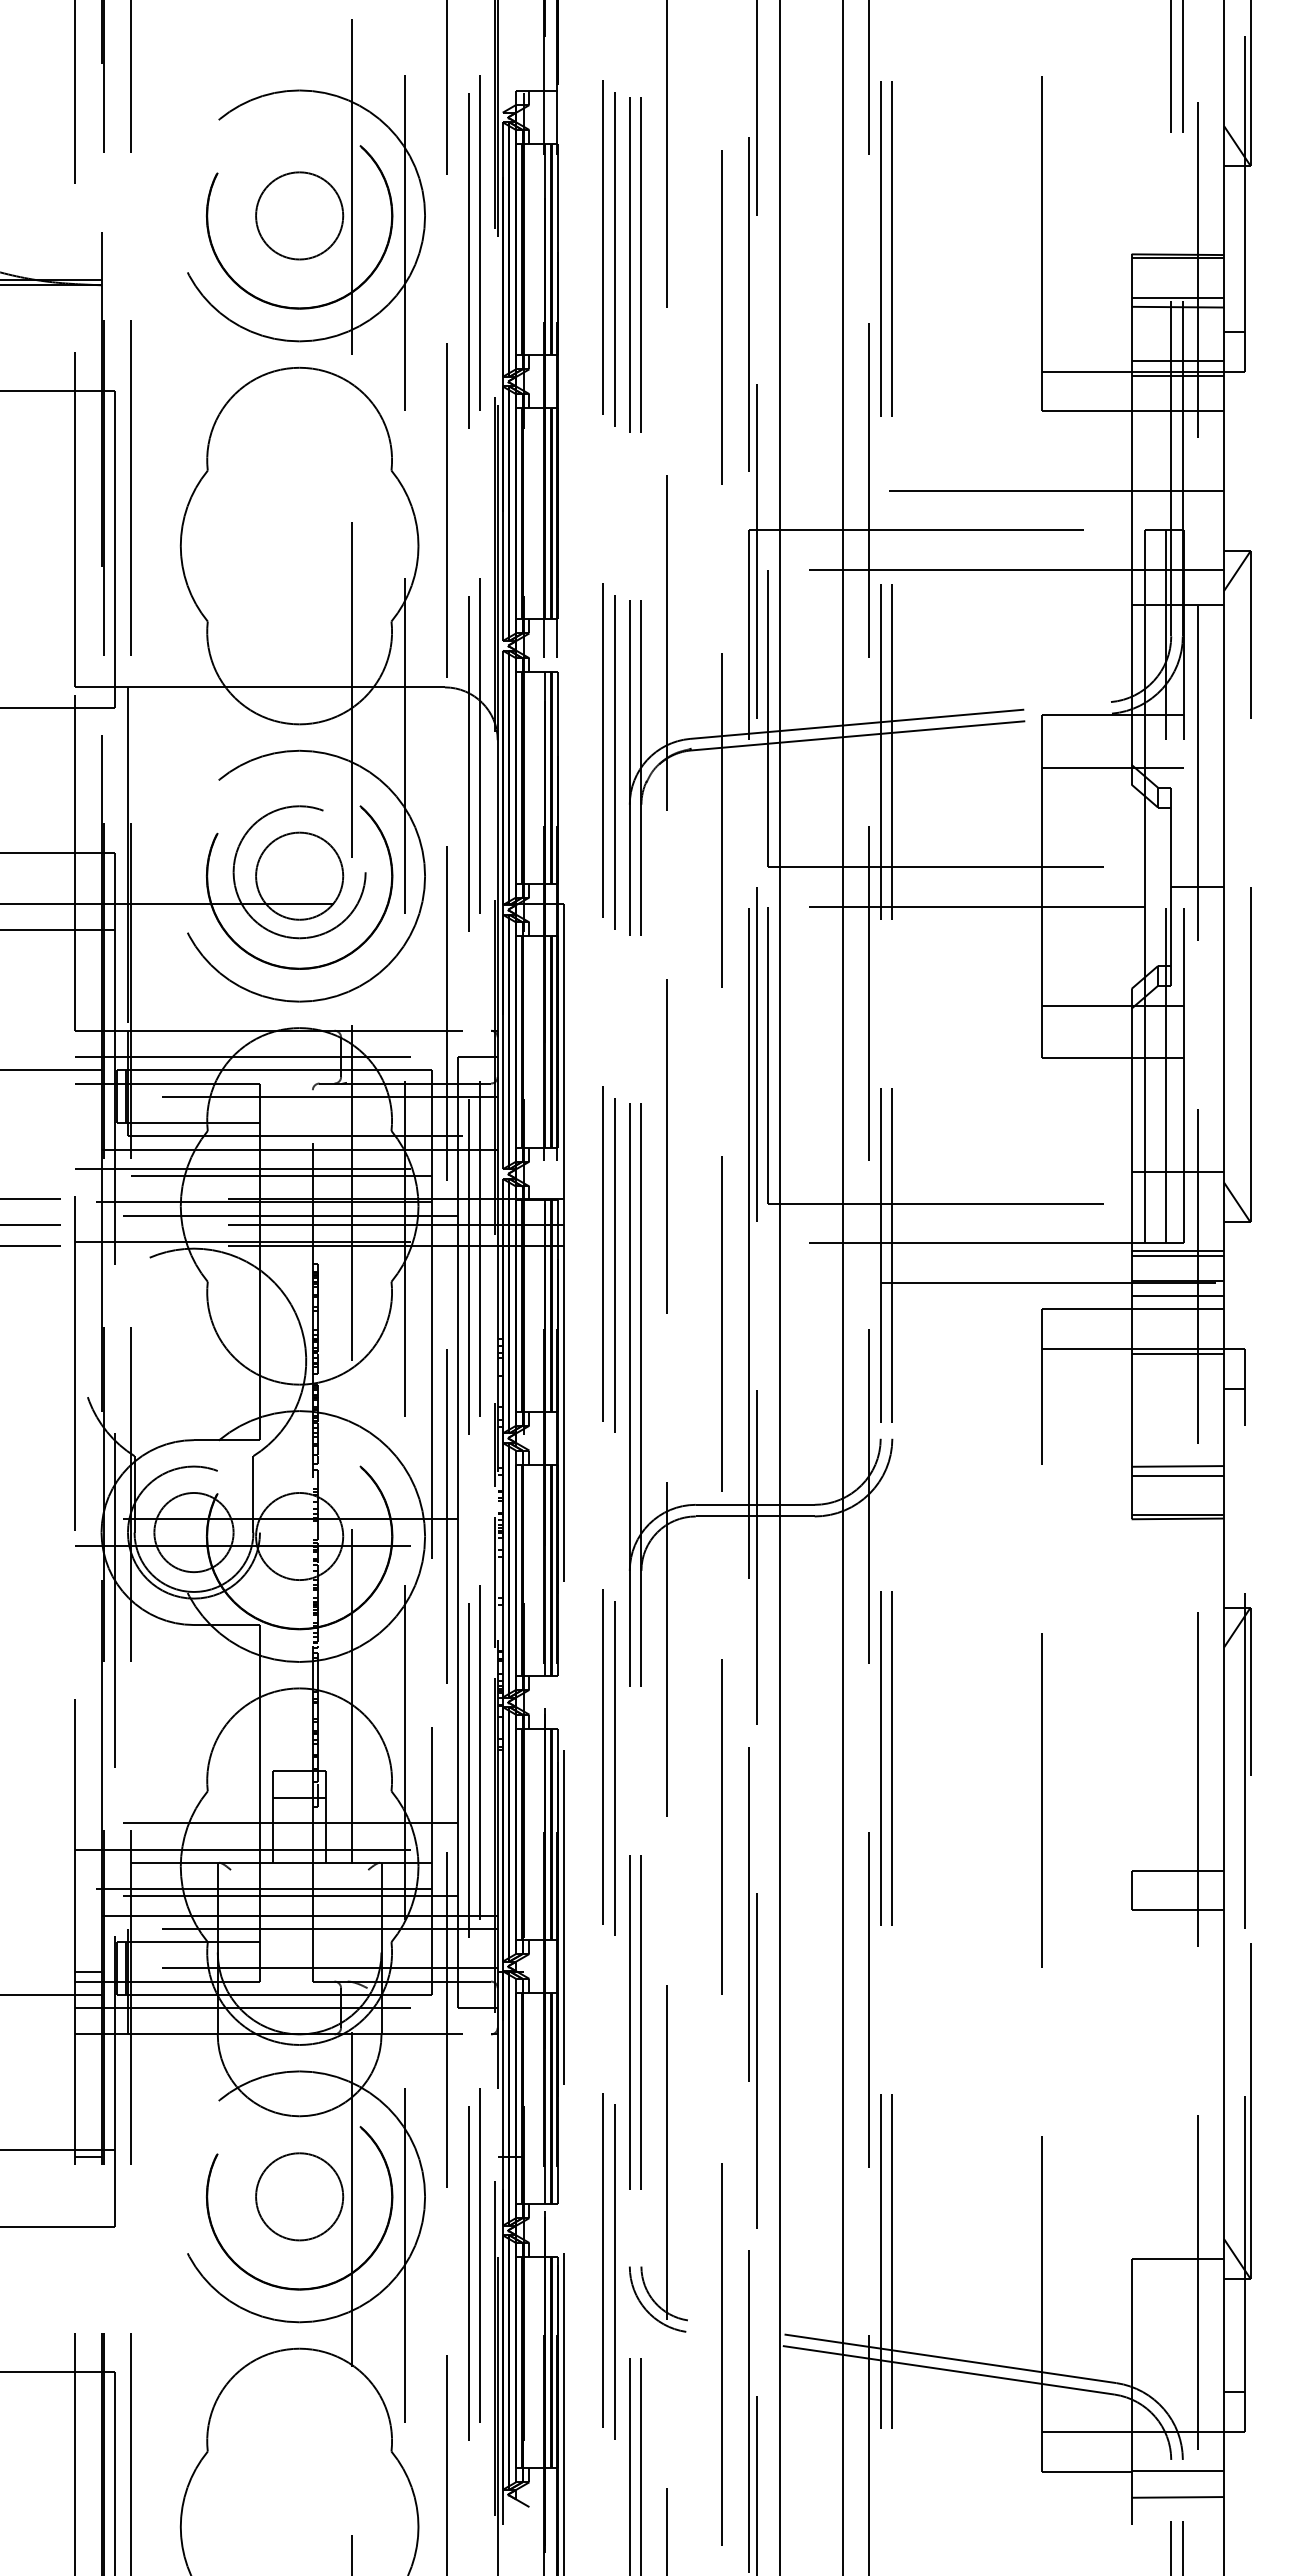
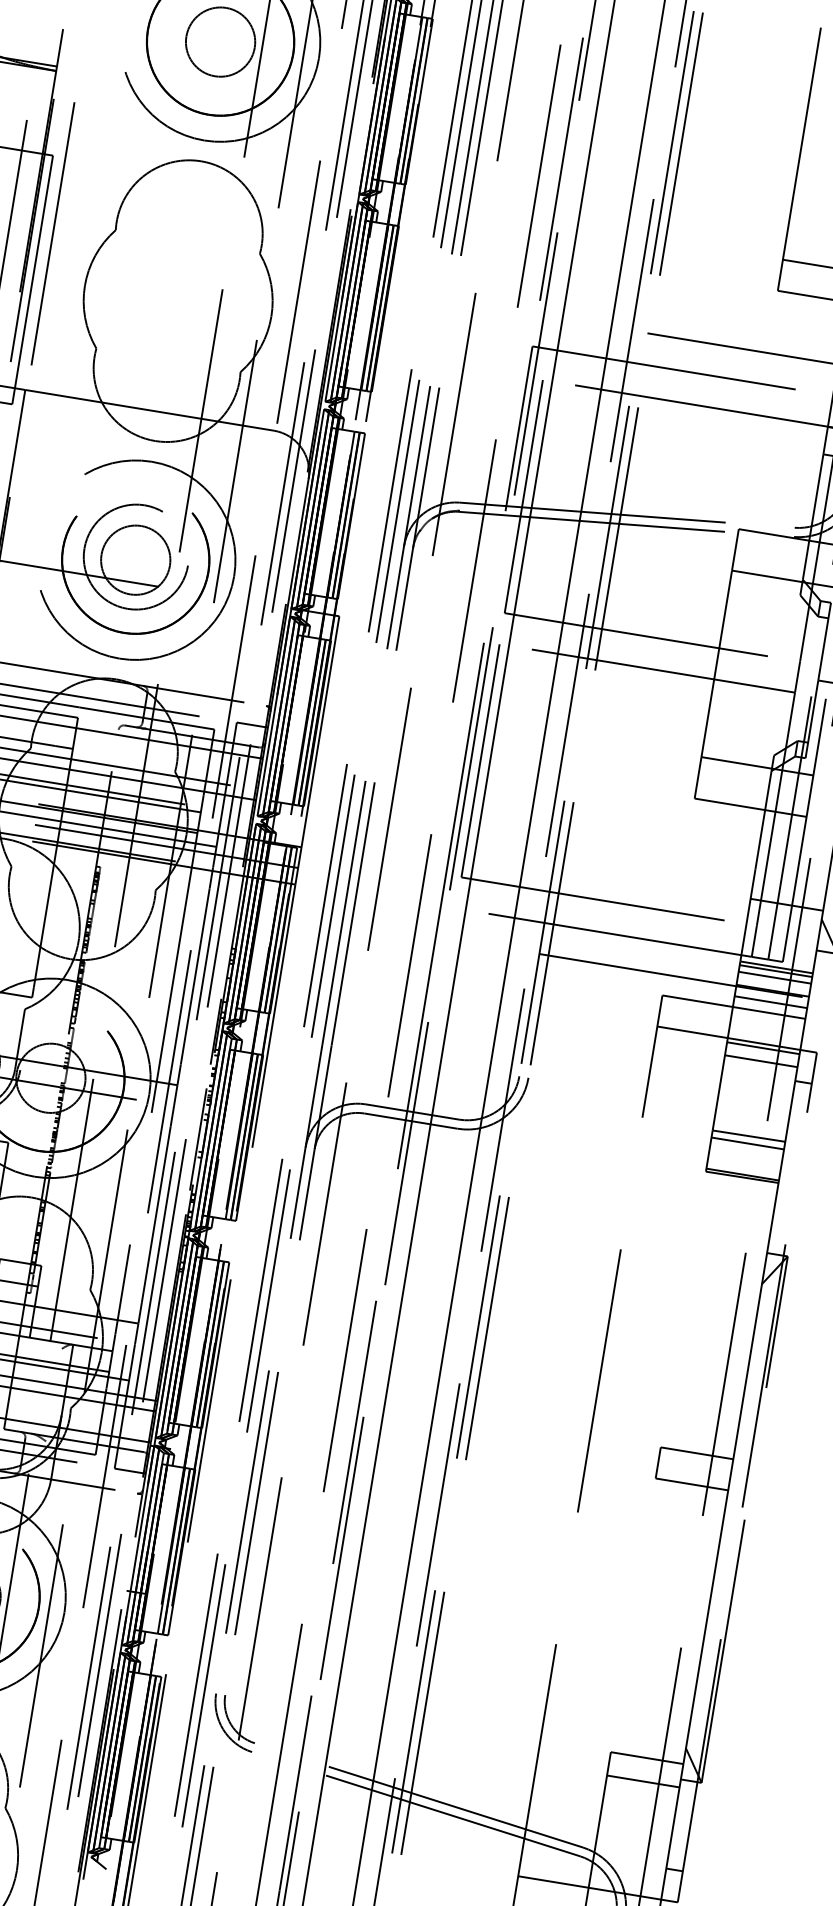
line: (1177, 1264) -> (774, 977), added
line: (1177, 1370) -> (761, 1060), added
line: (1177, 2288) -> (643, 1781), added

